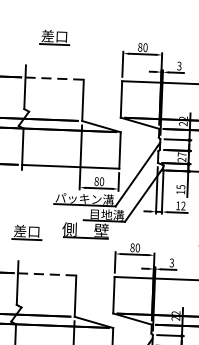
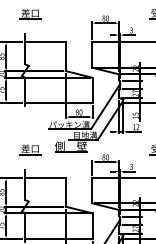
part: (54, 38) -> (30, 14), moved
line: (56, 78) -> (46, 42), dashed -> solid
line: (48, 275) -> (46, 178), dashed -> solid

